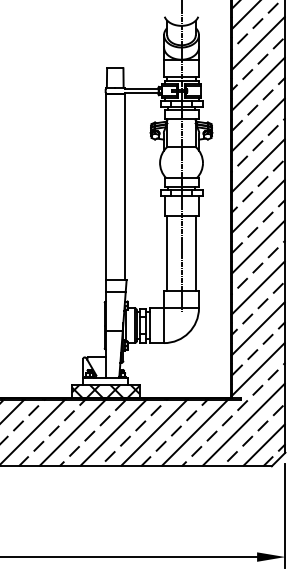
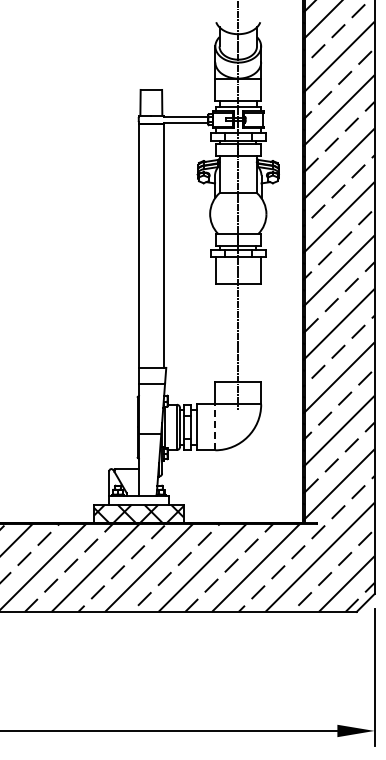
line: (167, 253) -> (219, 332), removed
line: (196, 253) -> (257, 332), removed
line: (164, 325) -> (215, 427), solid -> dashed

